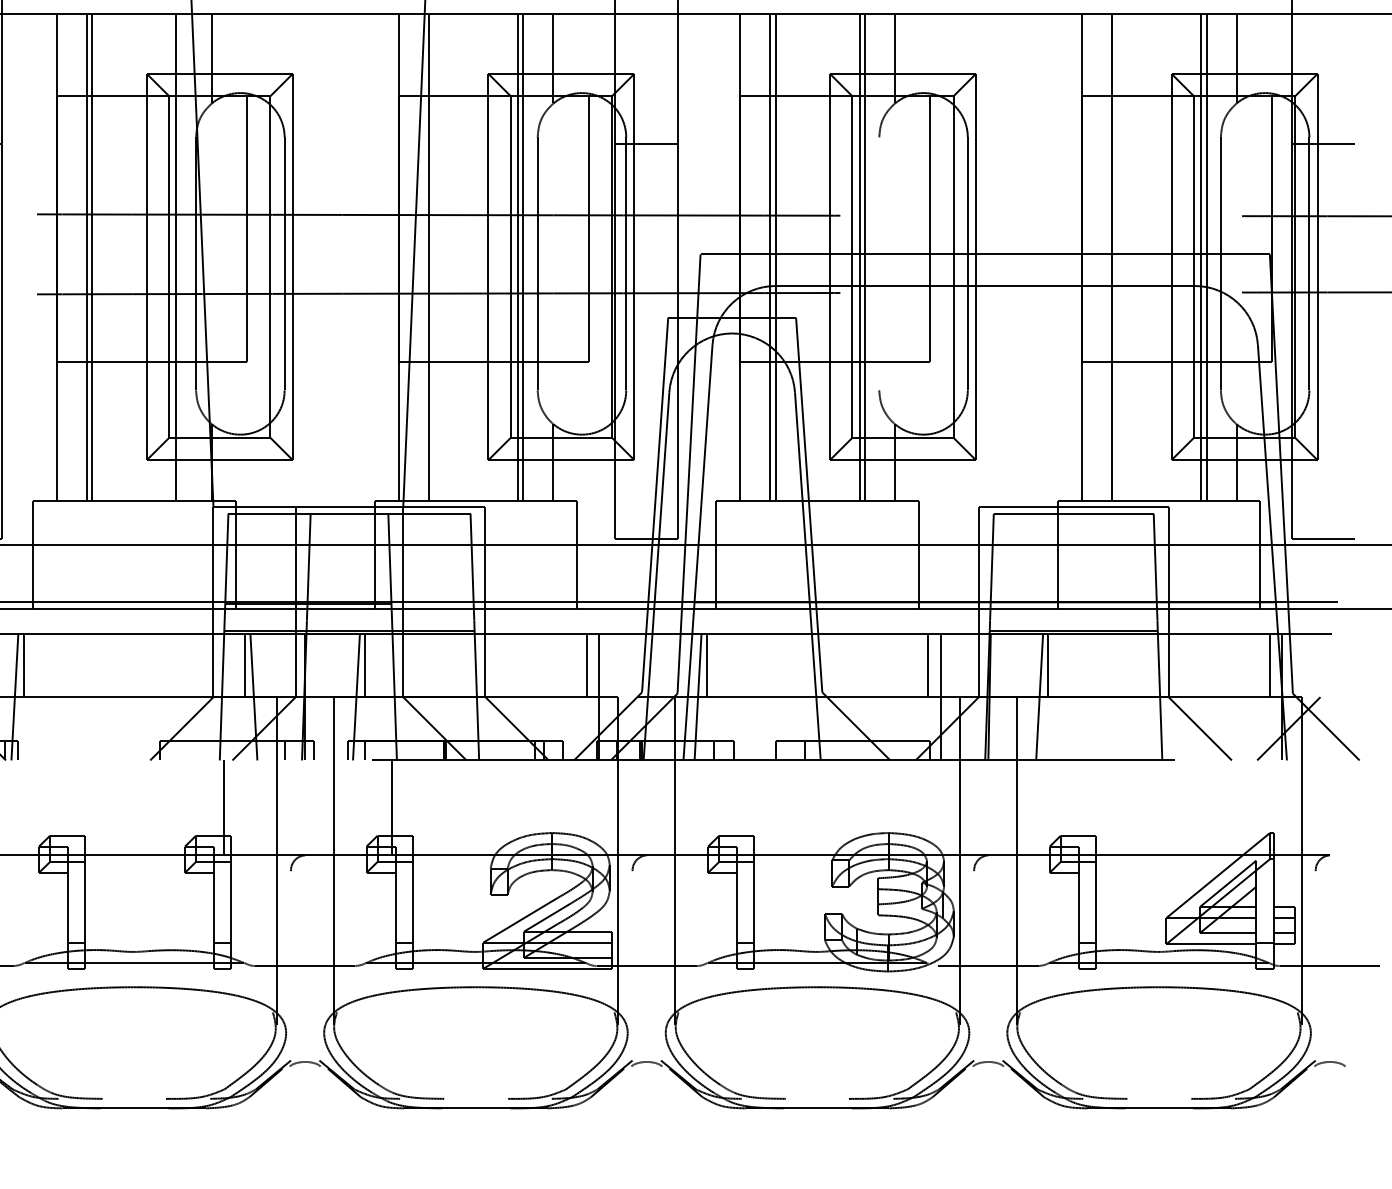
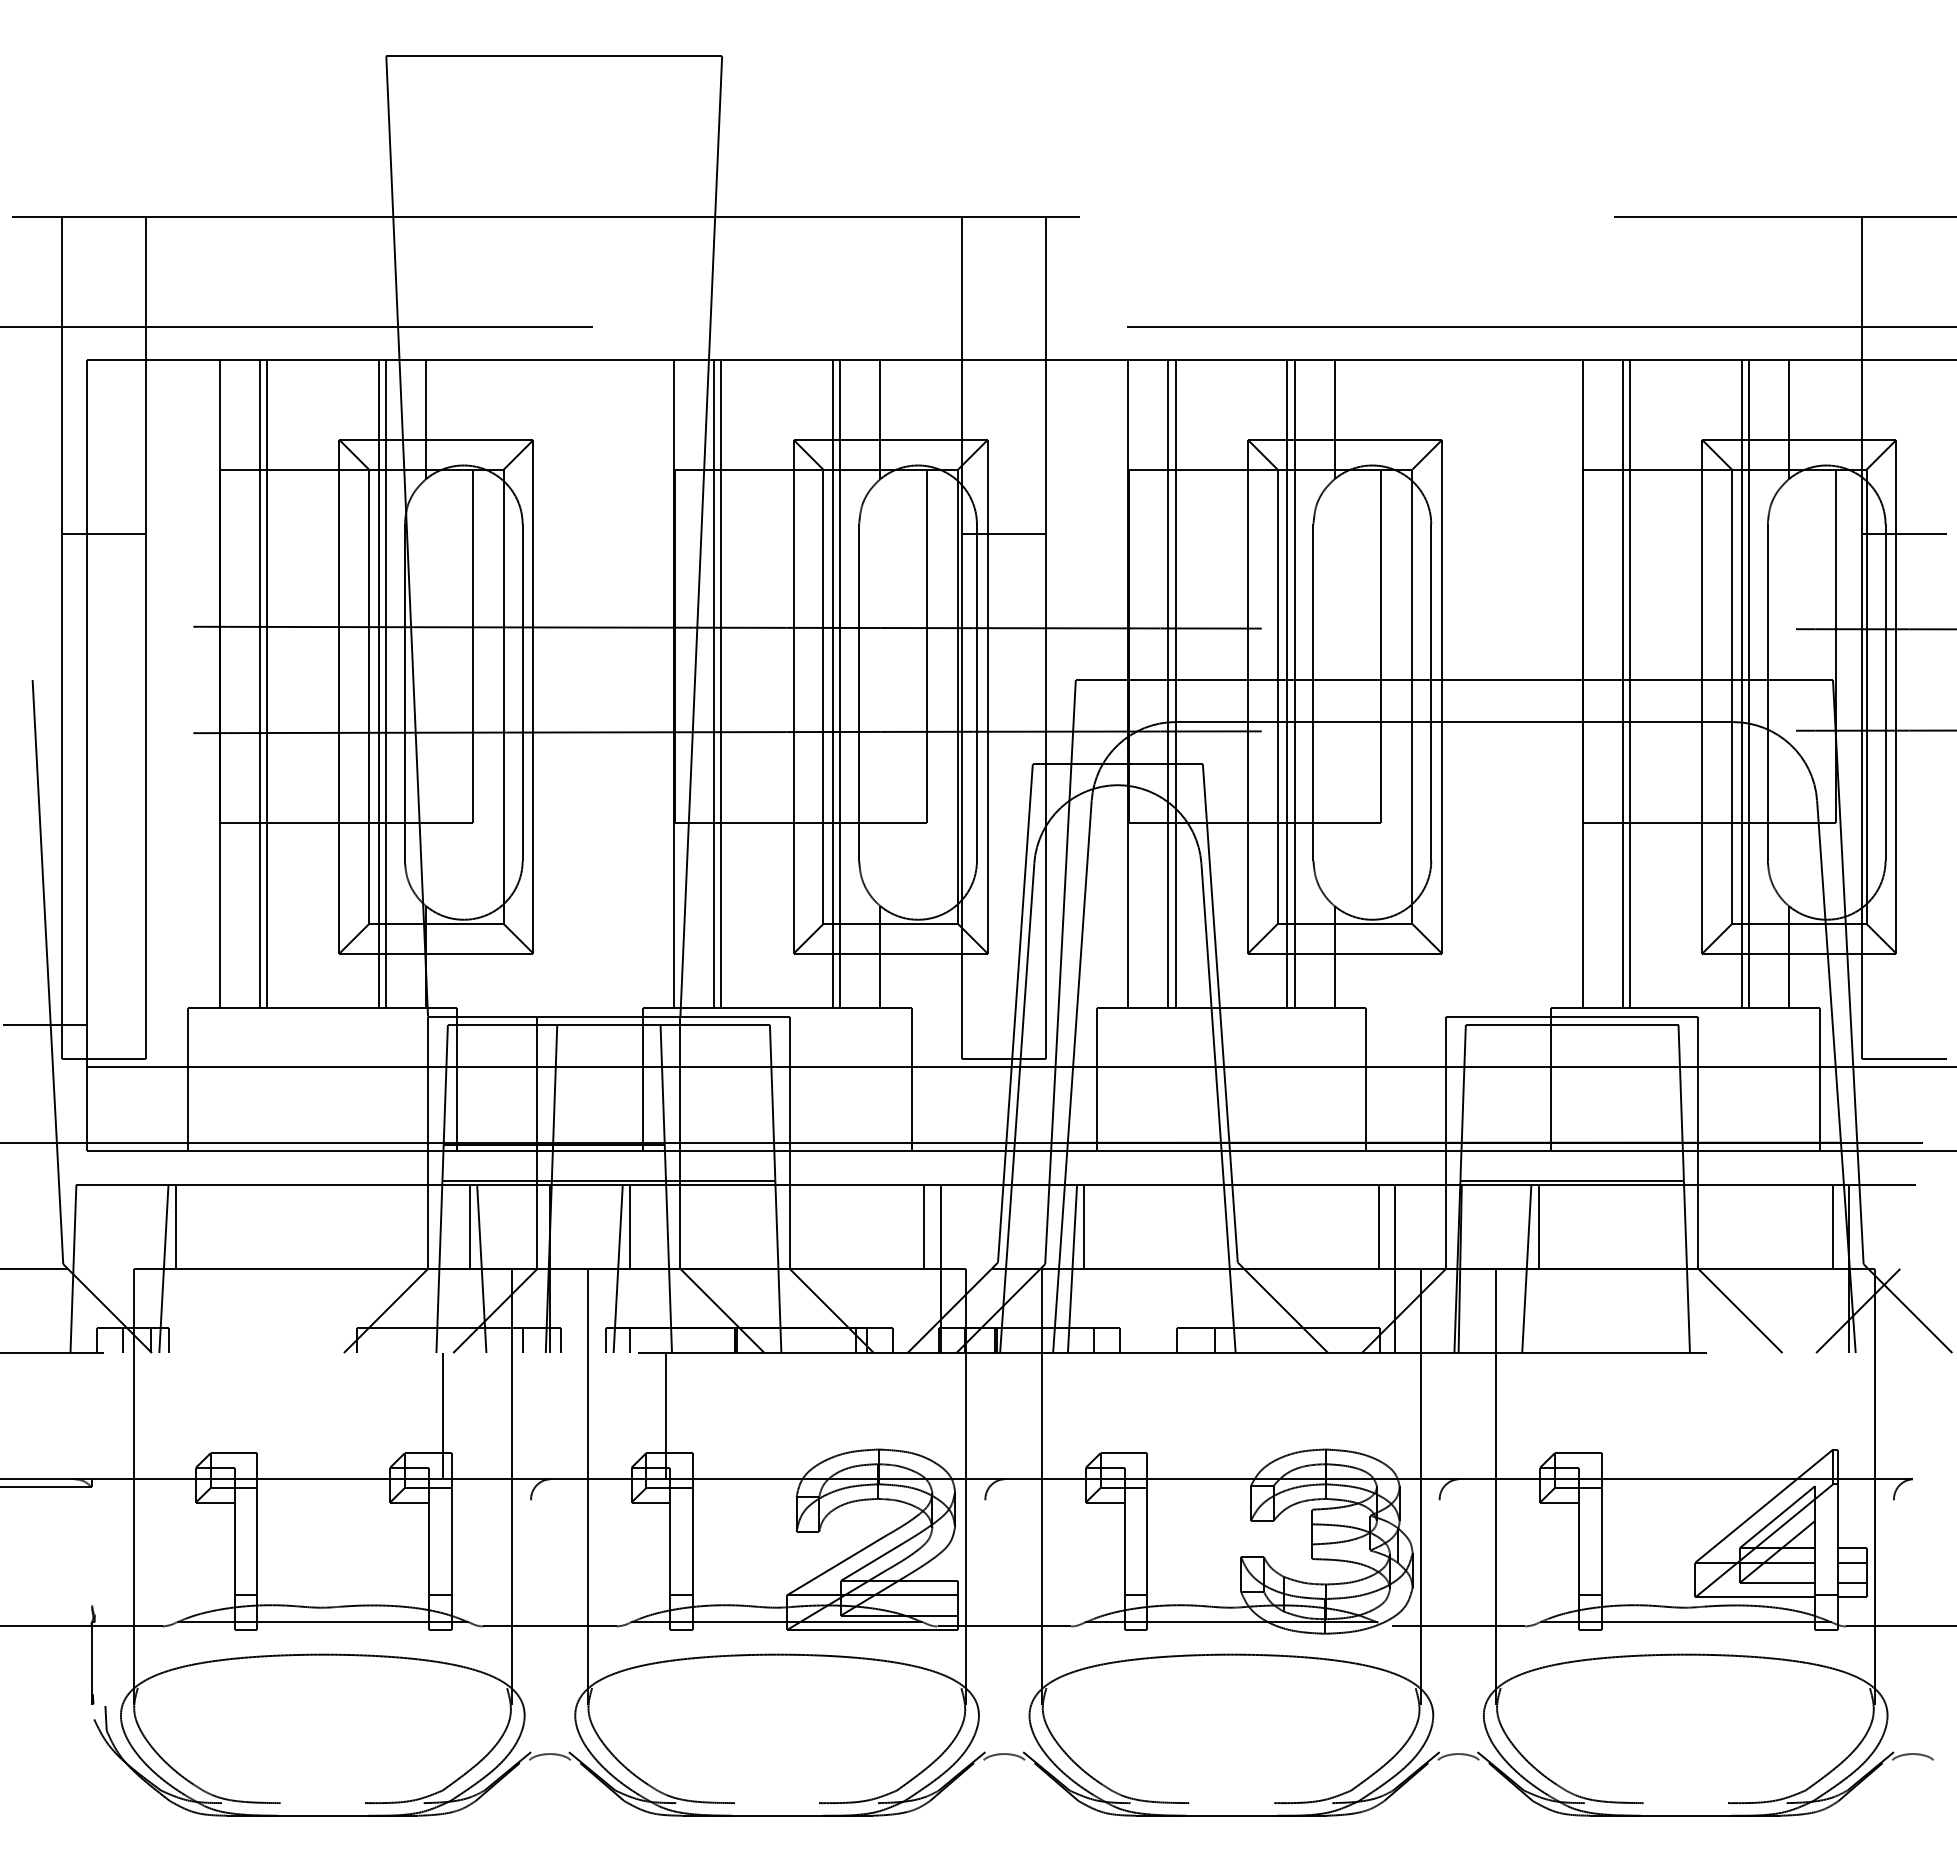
line: (181, 257) -> (385, 684), added
line: (434, 257) -> (721, 684), added
line: (1116, 257) -> (1629, 684), added
line: (879, 263) -> (1313, 692), added

